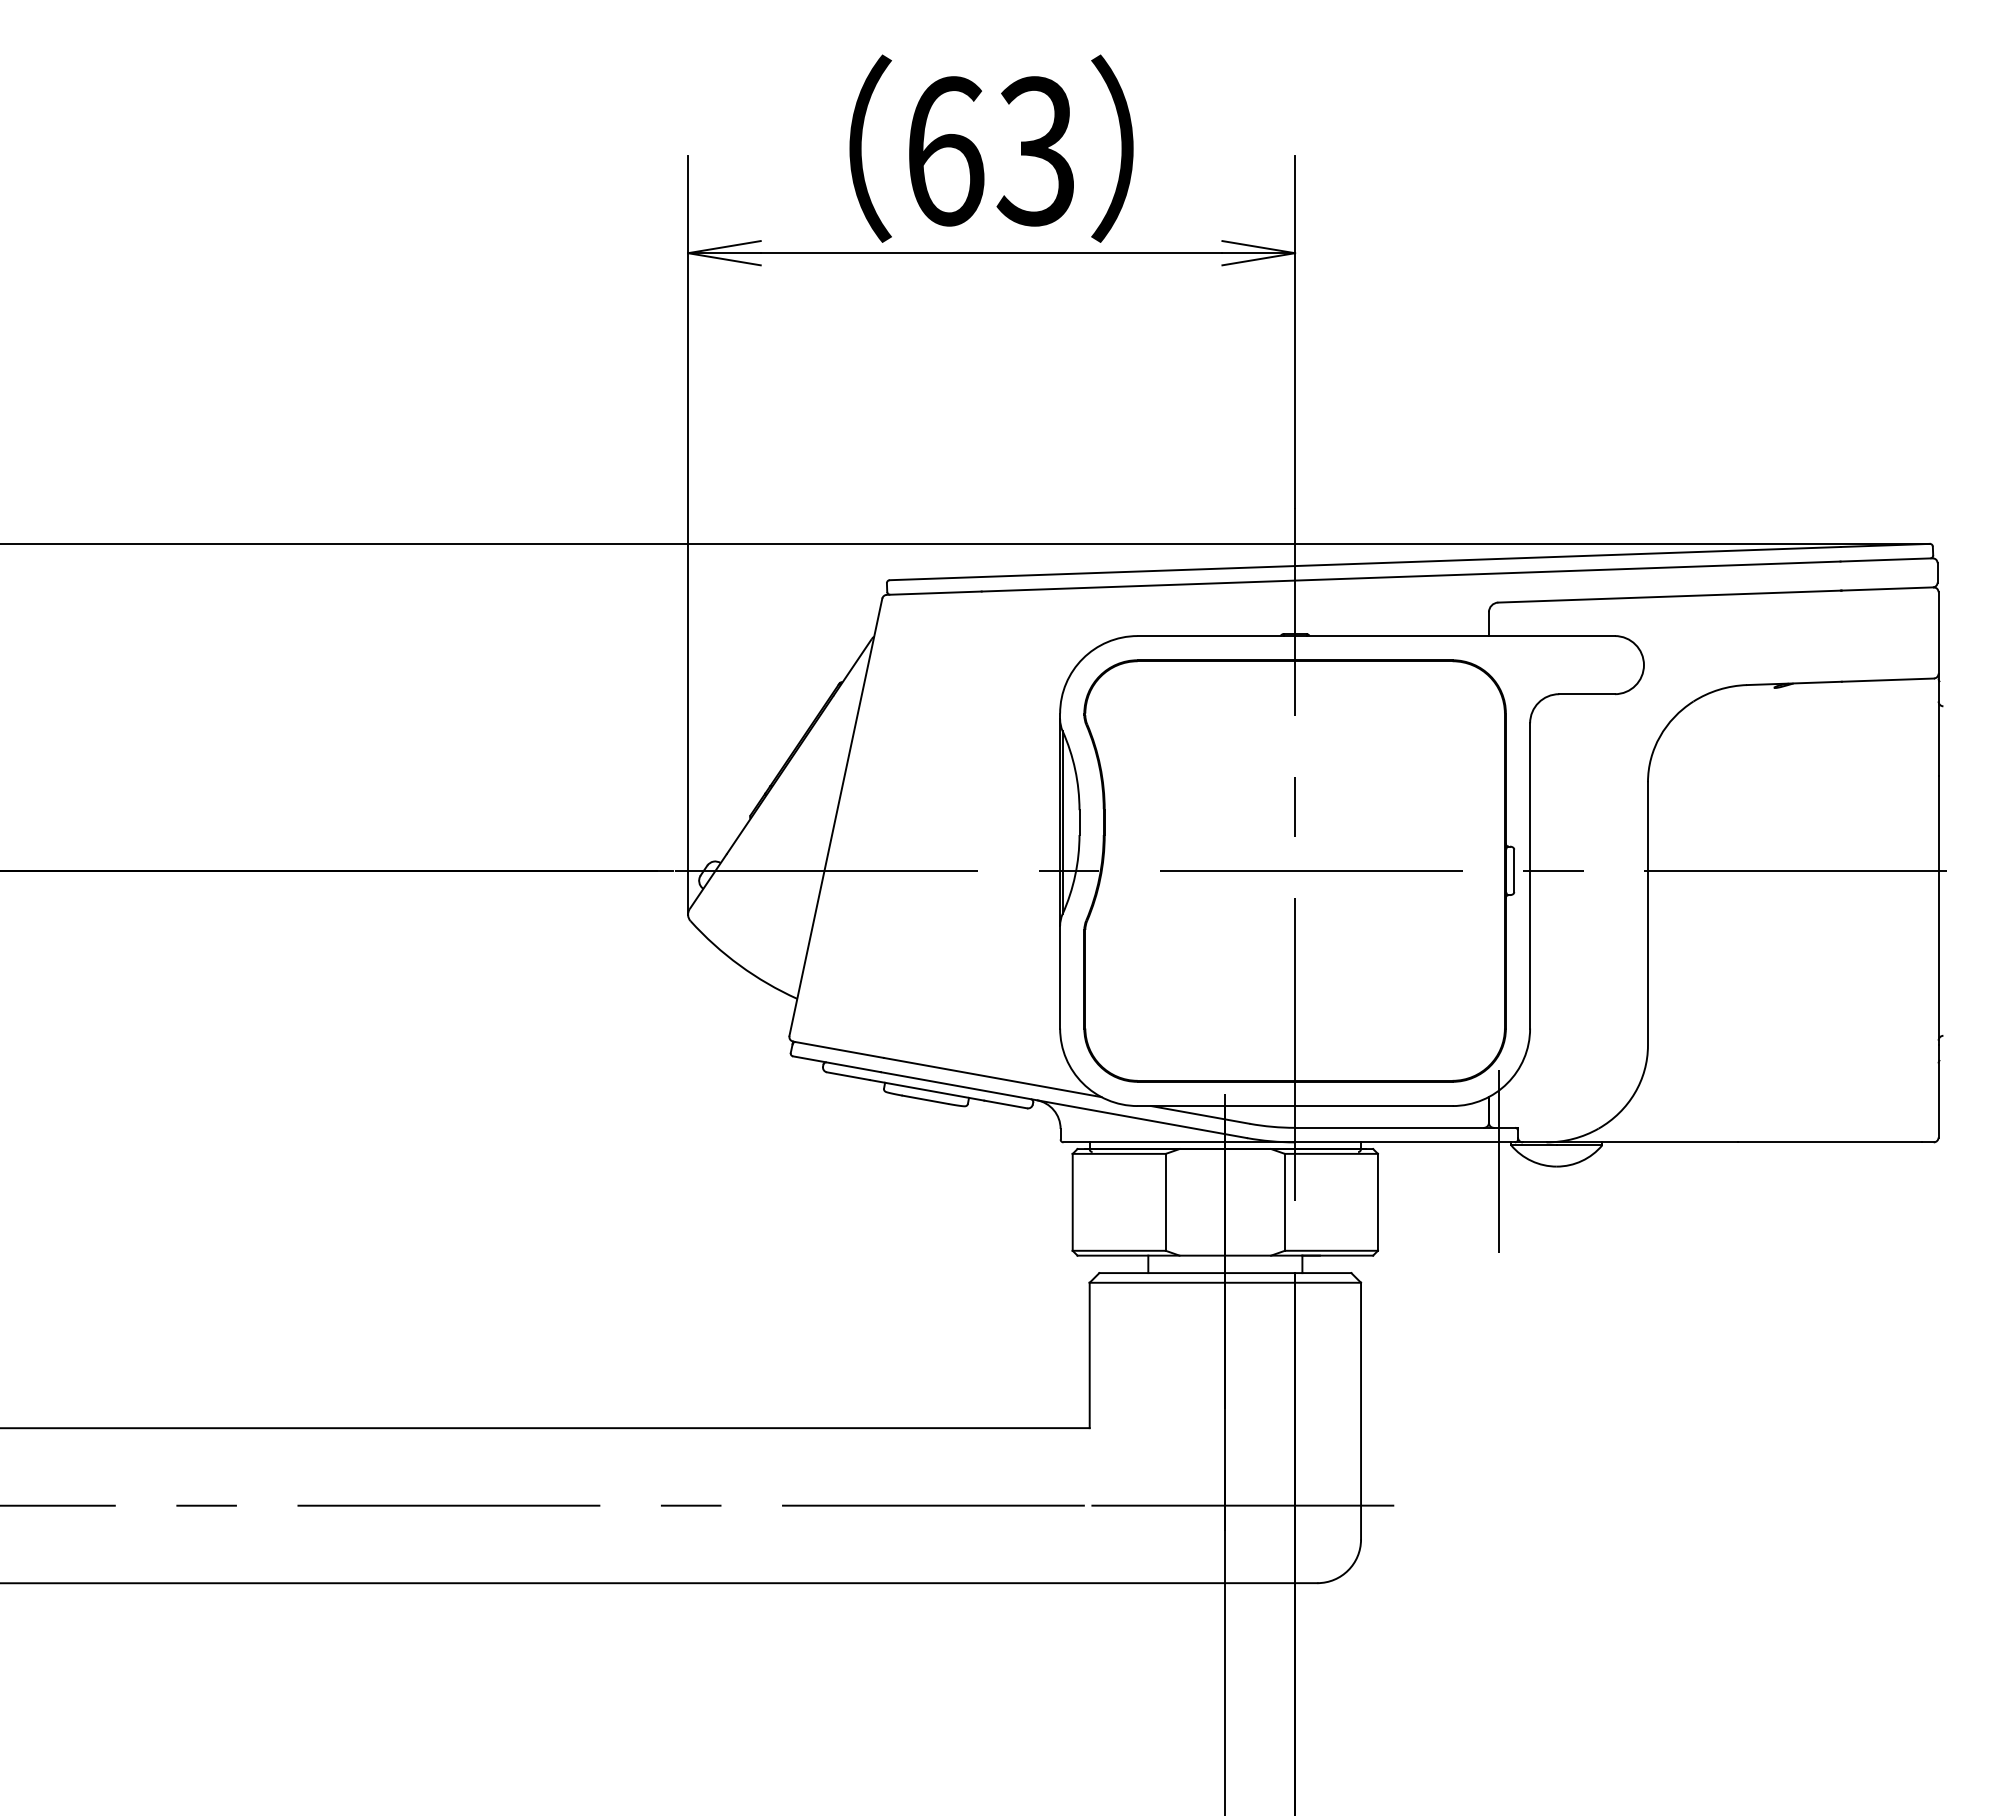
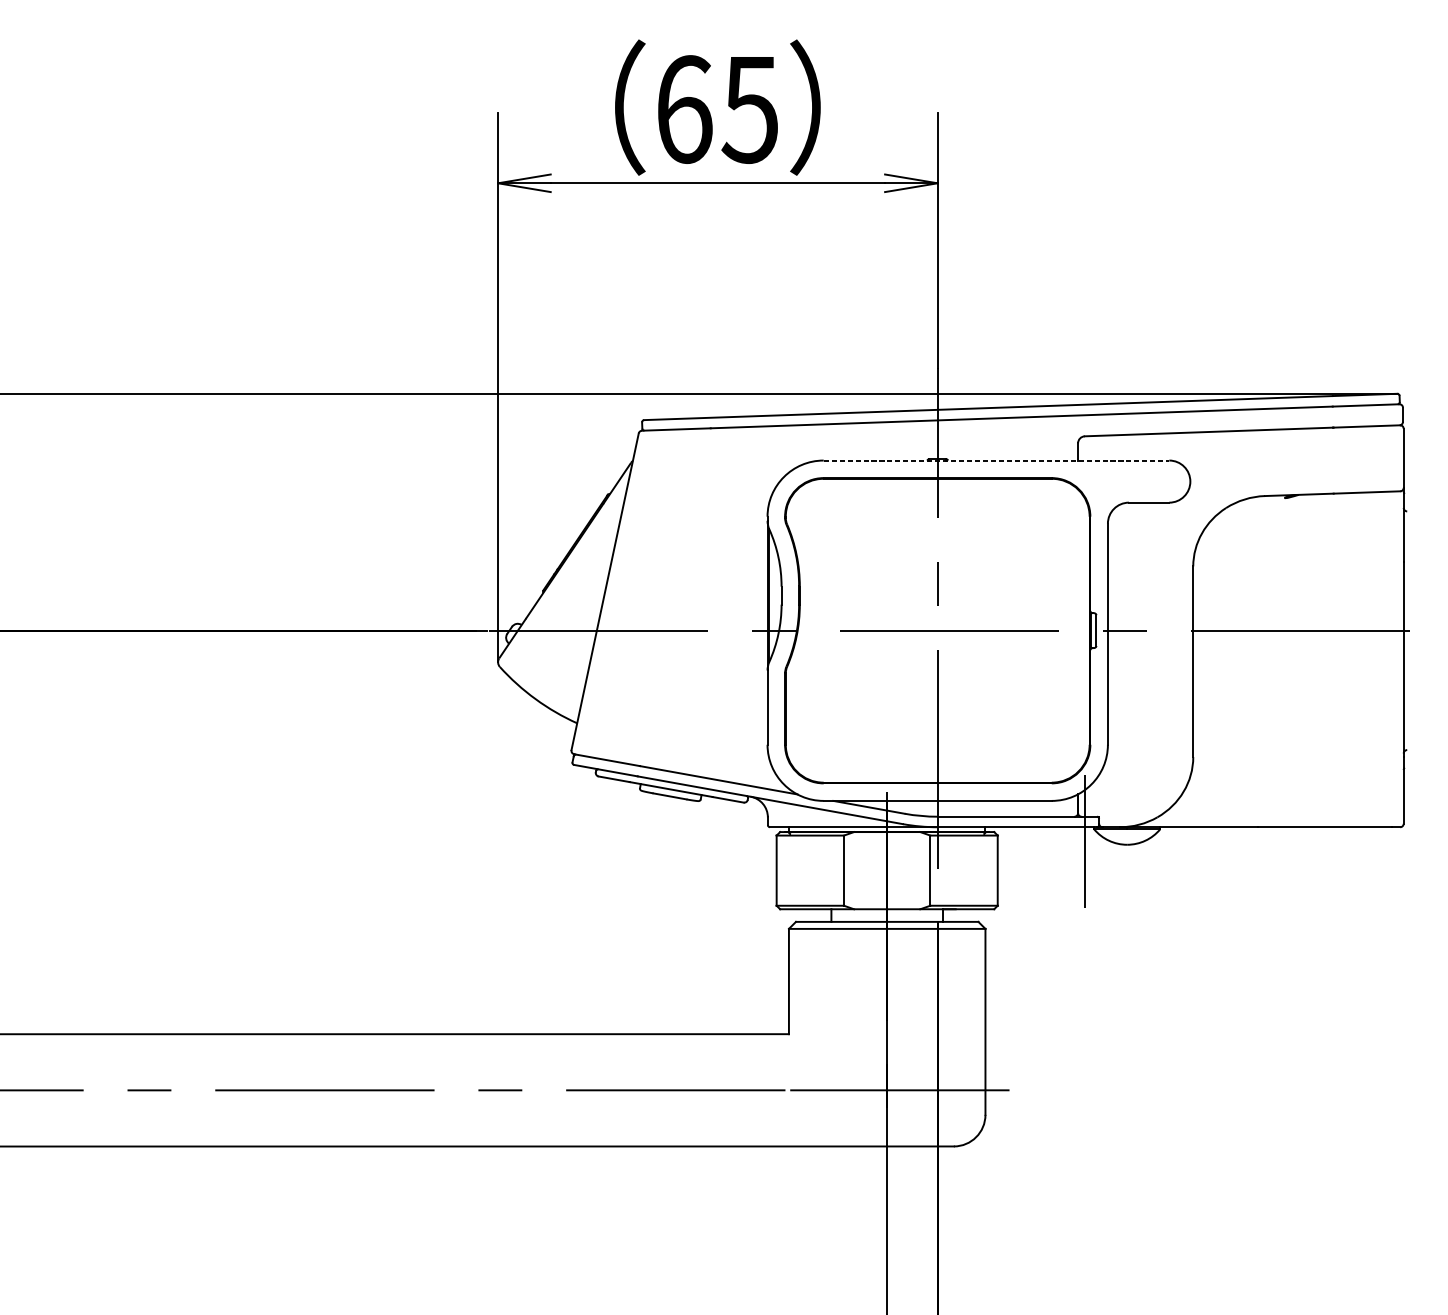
text: (1035, 151) -> (749, 109), 63 -> 65
line: (1376, 636) -> (996, 460), solid -> dashed

